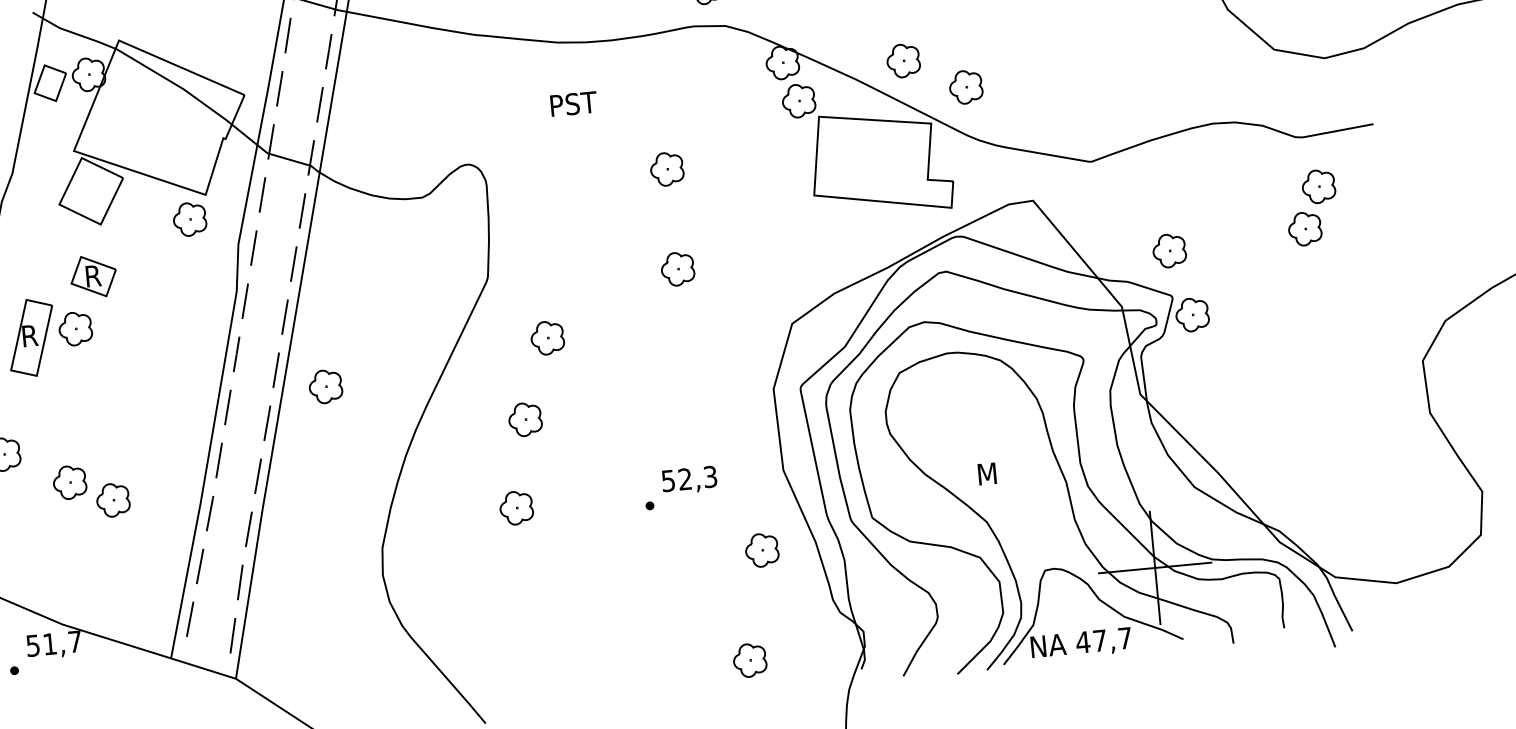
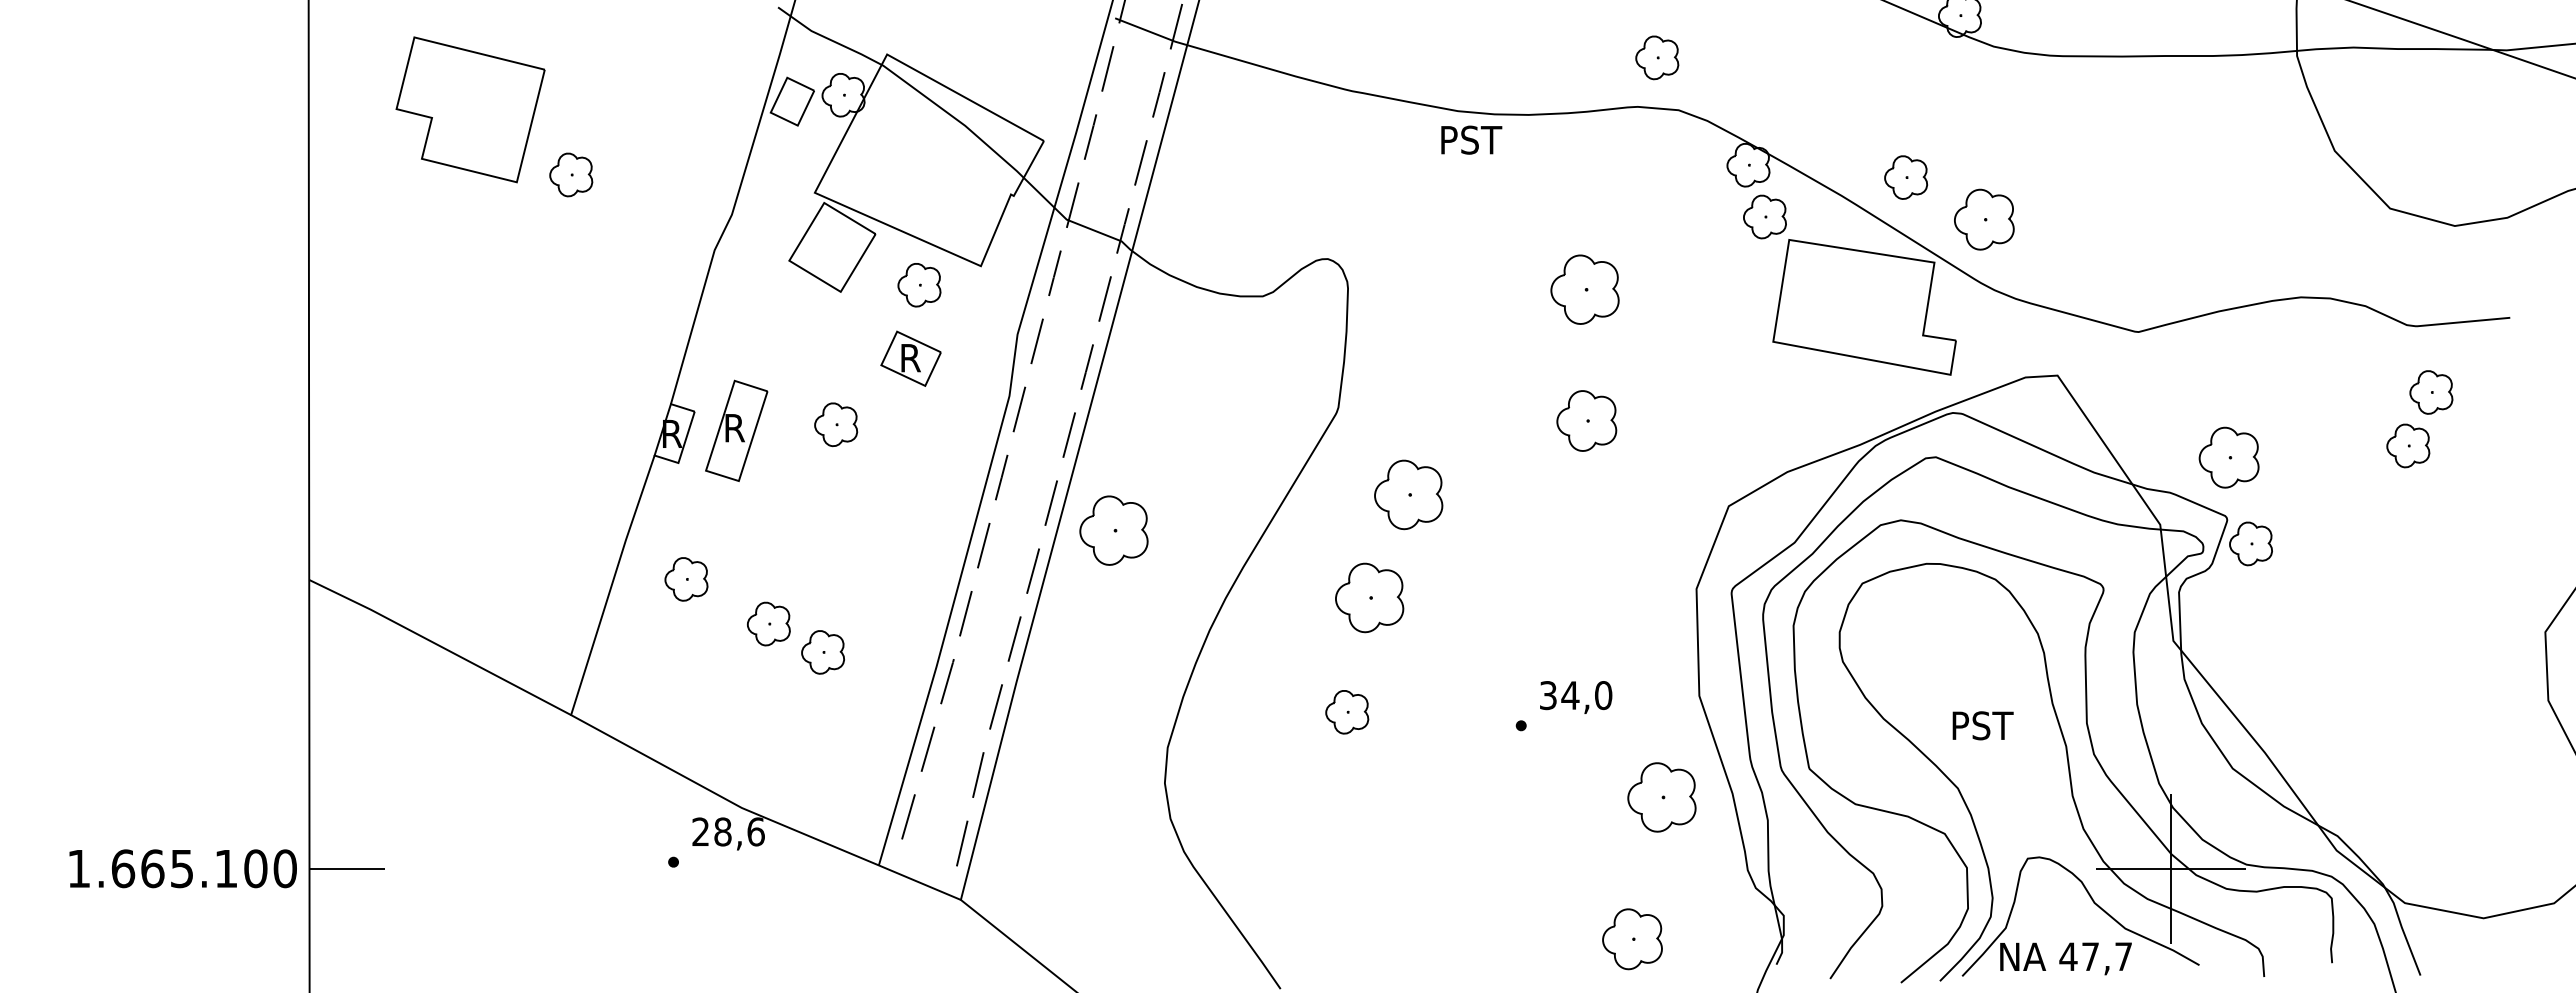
part: (966, 87) -> (1984, 219), size x1.4
text: (573, 103) -> (1471, 139), moved
part: (666, 169) -> (1584, 289), size x1.6
part: (189, 219) -> (919, 285), moved
part: (1169, 250) -> (2228, 457), size x1.4
part: (677, 268) -> (1586, 420), size x1.4
part: (93, 276) -> (910, 358), moved
part: (75, 328) -> (836, 424), moved
part: (547, 337) -> (1408, 494), size x1.6
part: (325, 386) -> (1113, 530), size x1.6
part: (525, 419) -> (1369, 598), size x1.6
text: (1002, 472) -> (1984, 725), M -> PST
text: (689, 478) -> (1576, 695), 52,3 -> 34,0
part: (761, 550) -> (1661, 797), size x1.6
text: (54, 643) -> (728, 831), 51,7 -> 28,6
part: (750, 660) -> (1632, 939), size x1.4

